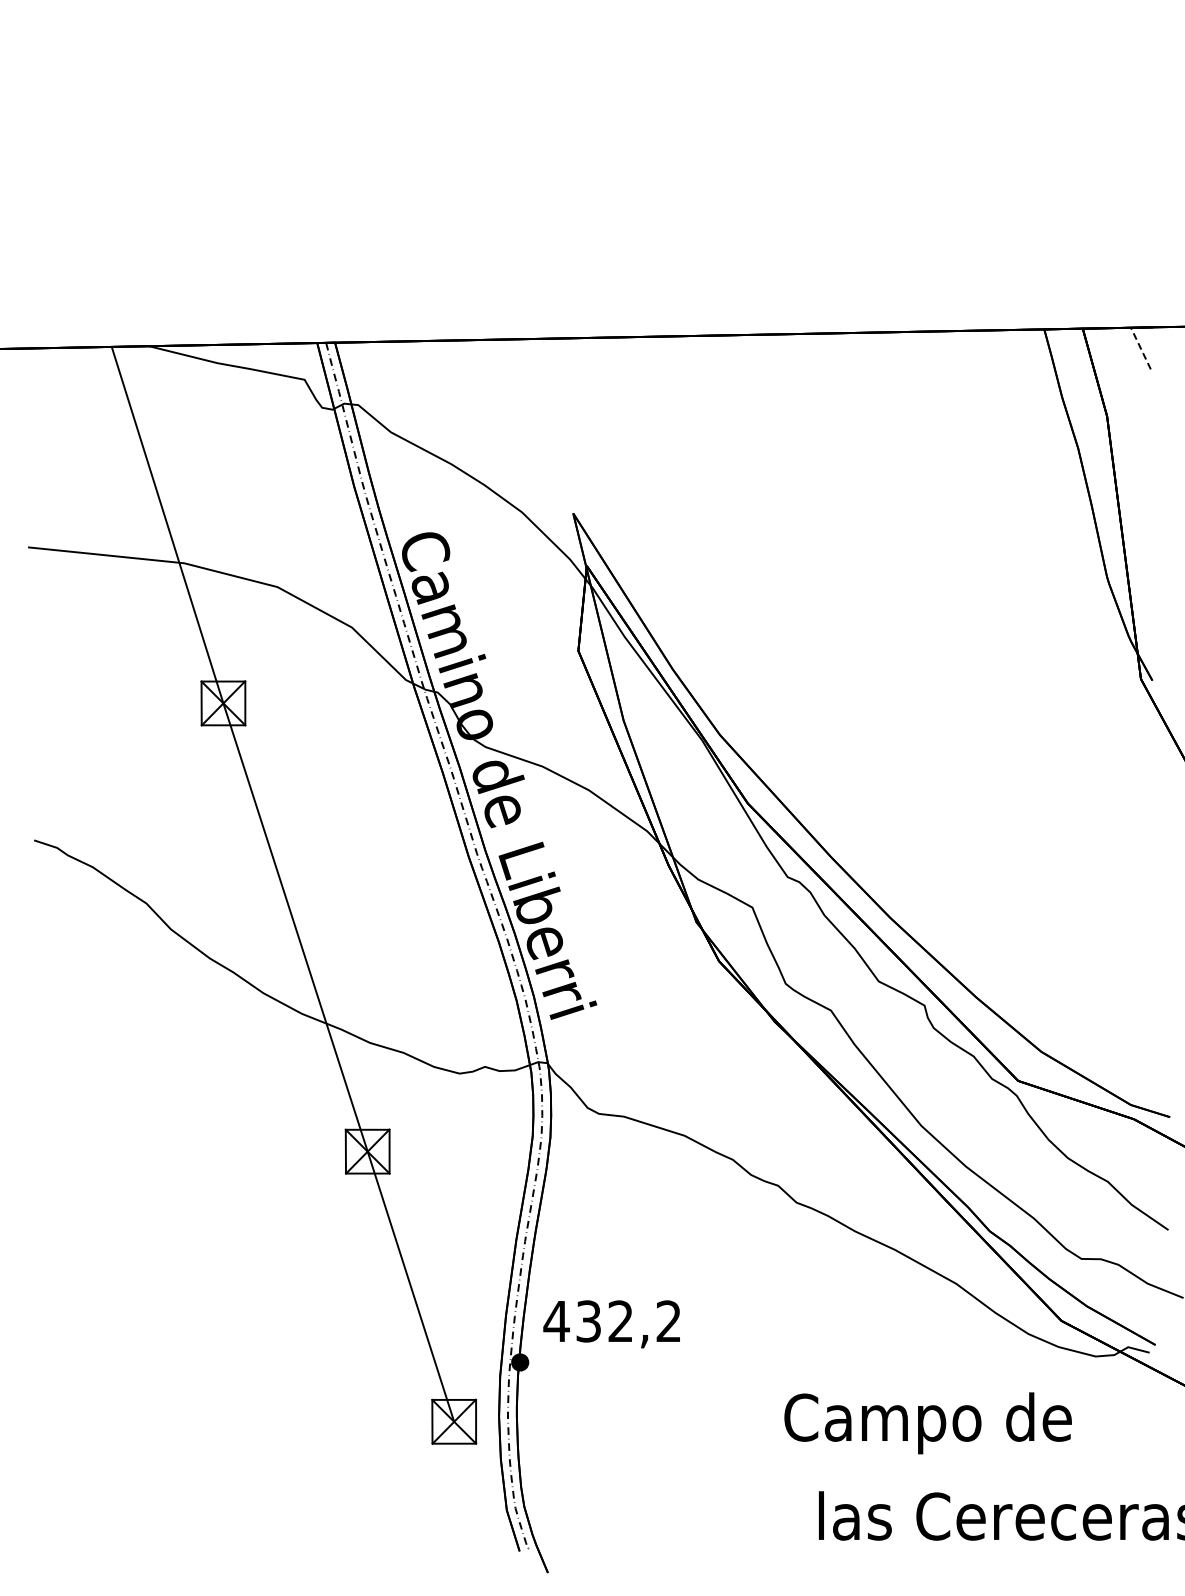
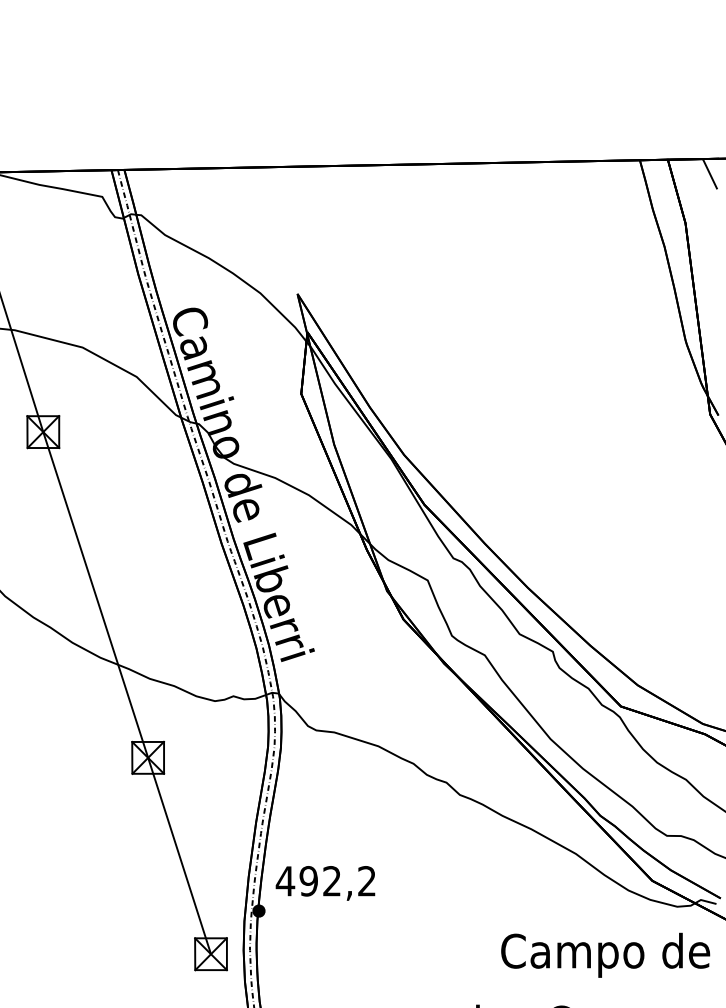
line: (1140, 347) -> (709, 173), dashed -> solid
text: (588, 1321) -> (308, 881), 432,2 -> 492,2
text: (927, 1423) -> (605, 955), moved

